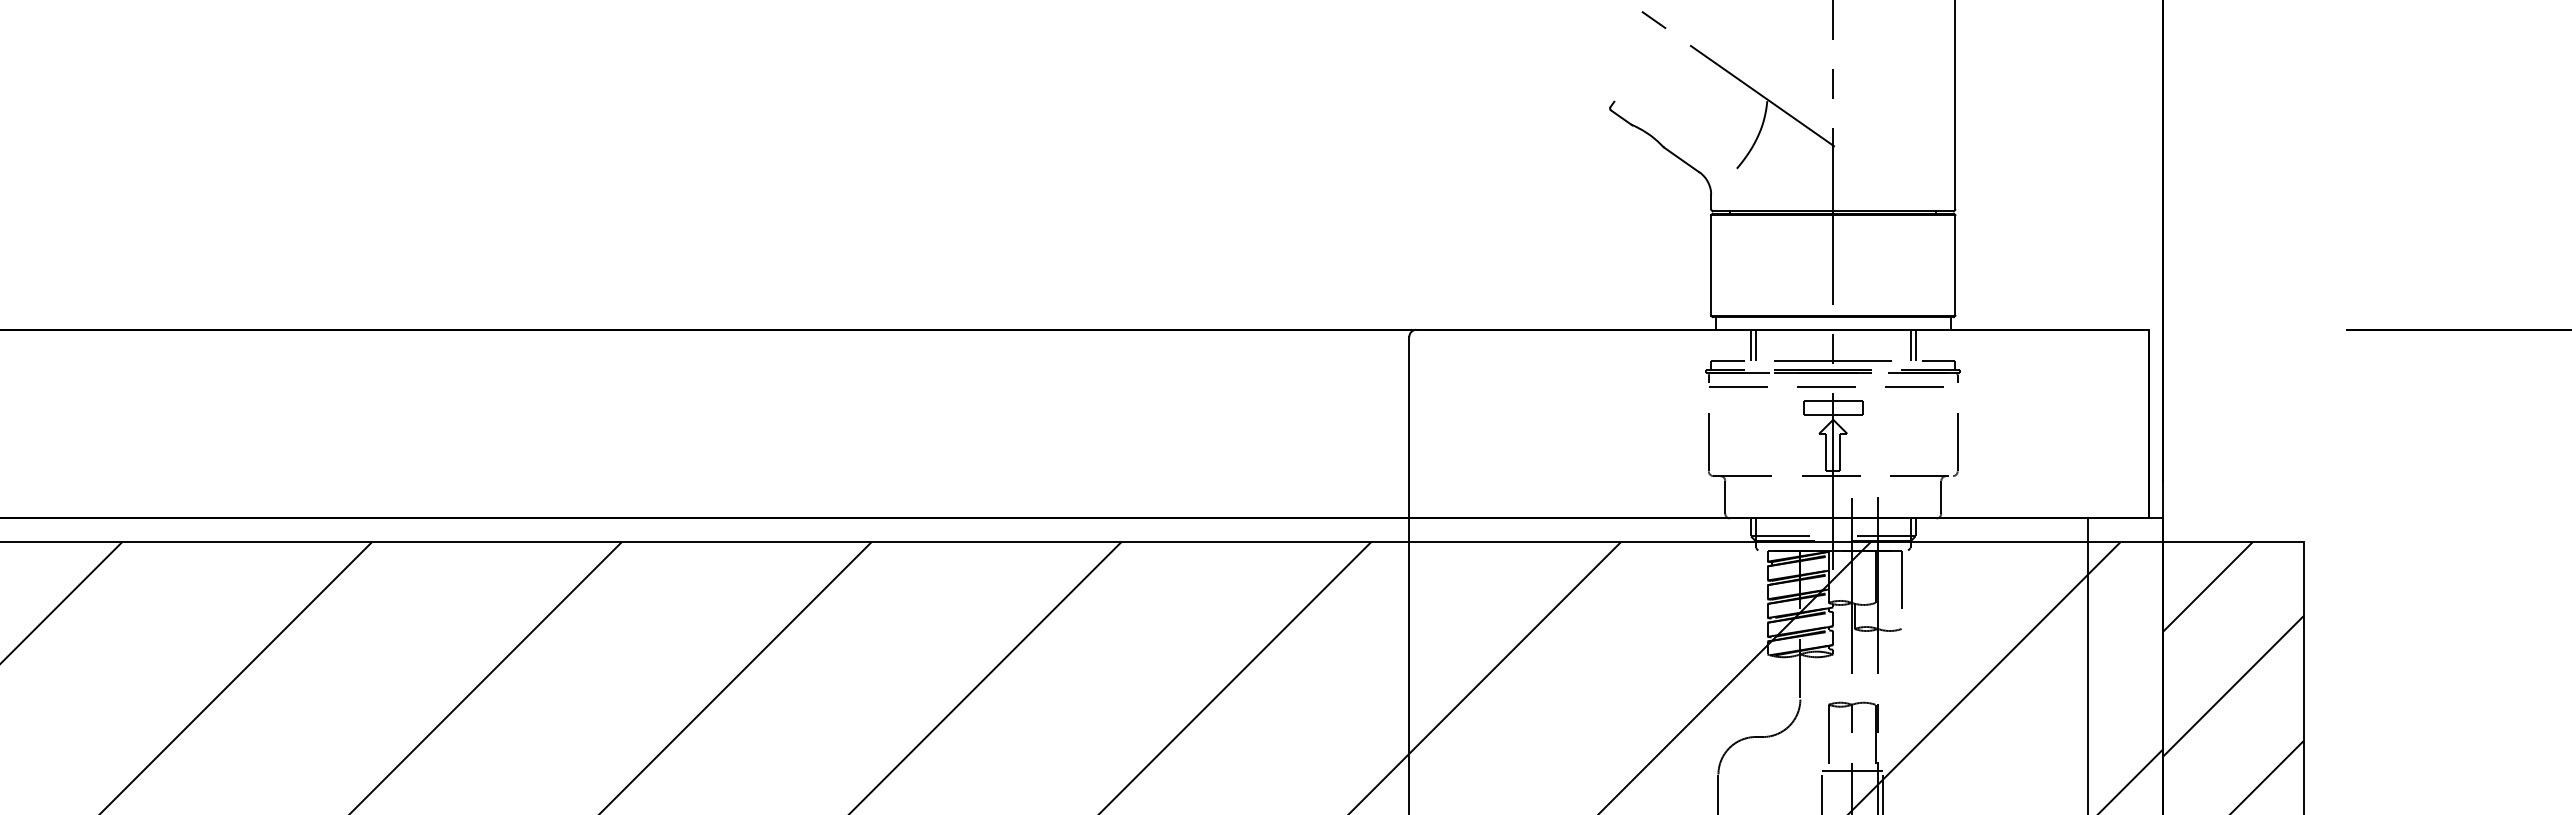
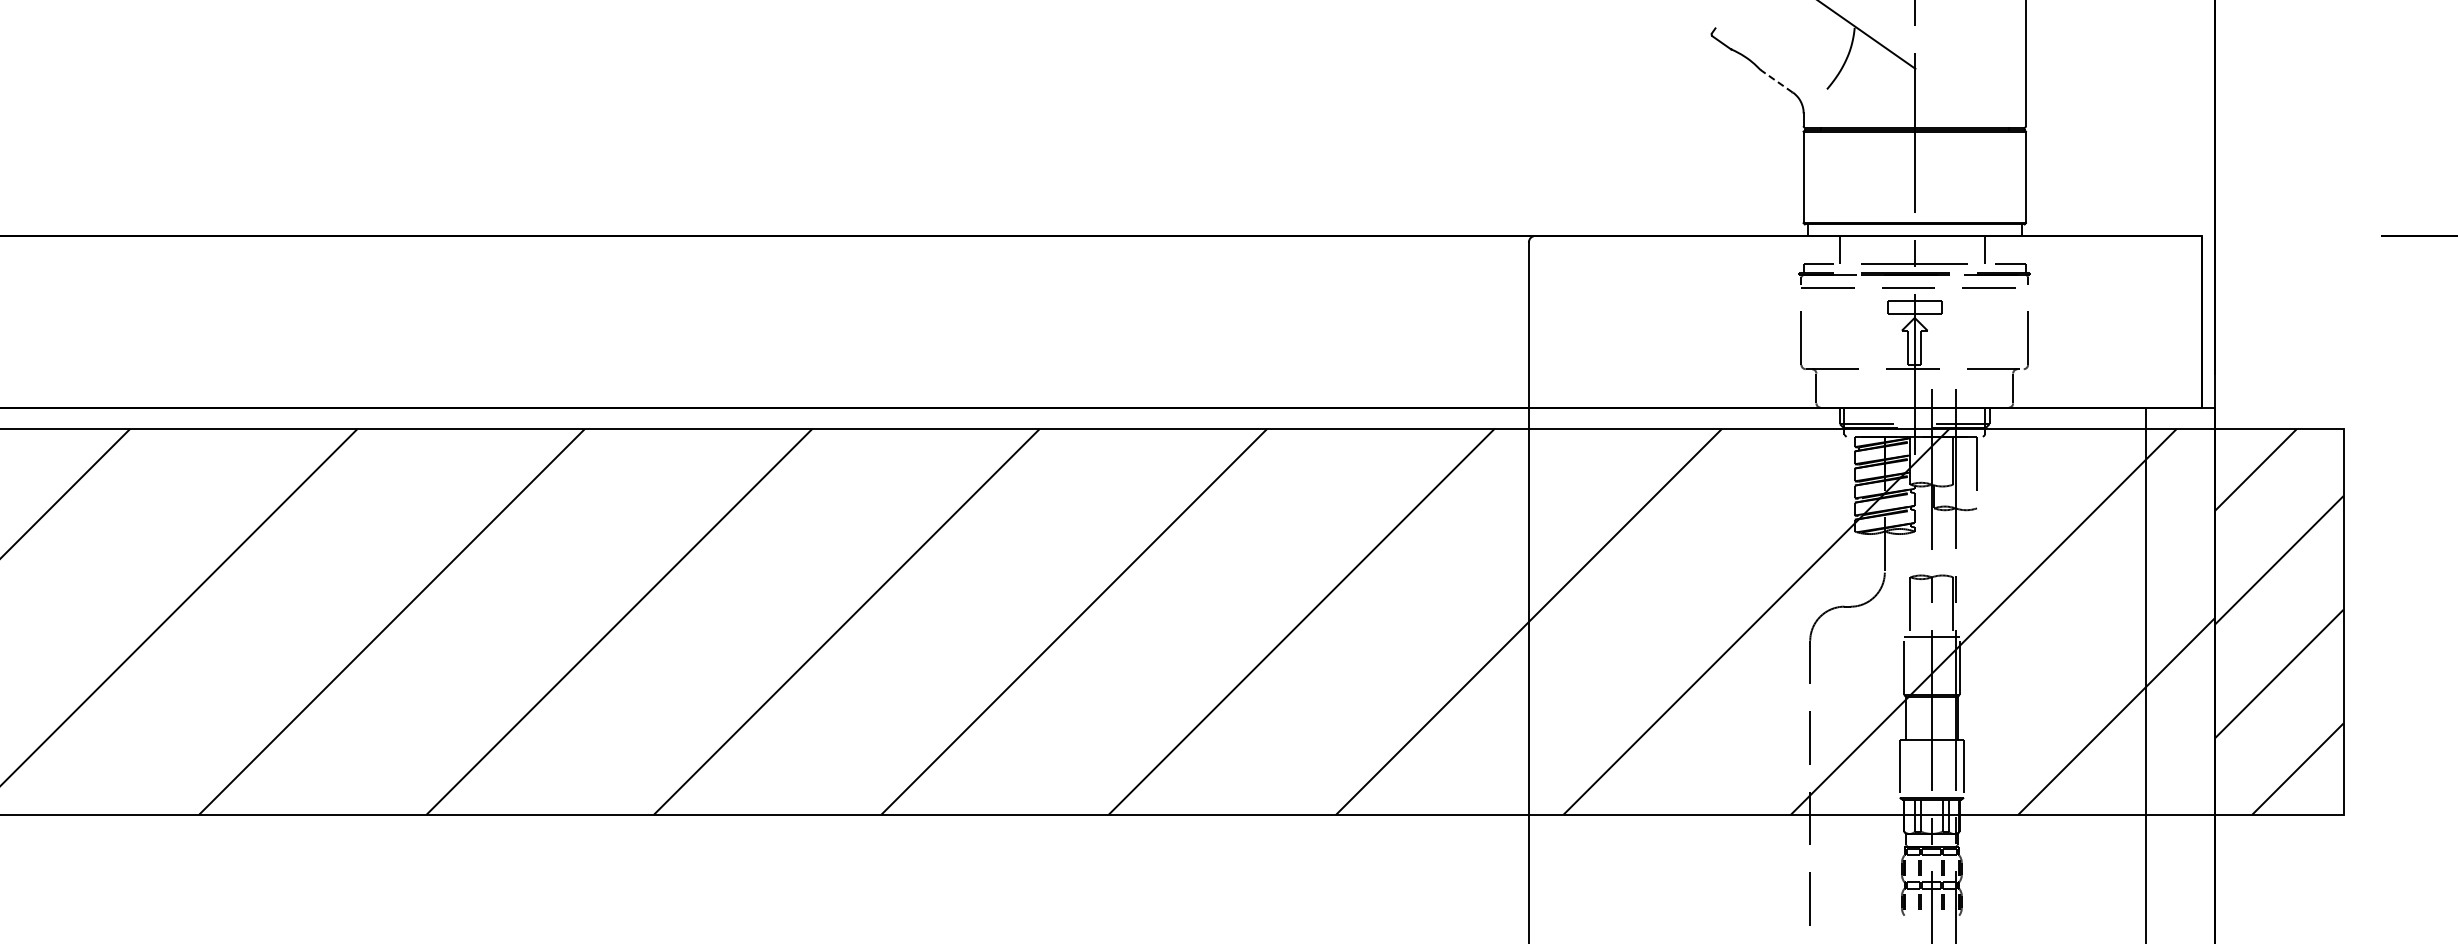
line: (1681, 160) -> (1776, 81), solid -> dashed
line: (1756, 345) -> (1844, 250), removed
line: (1915, 345) -> (1989, 250), removed

